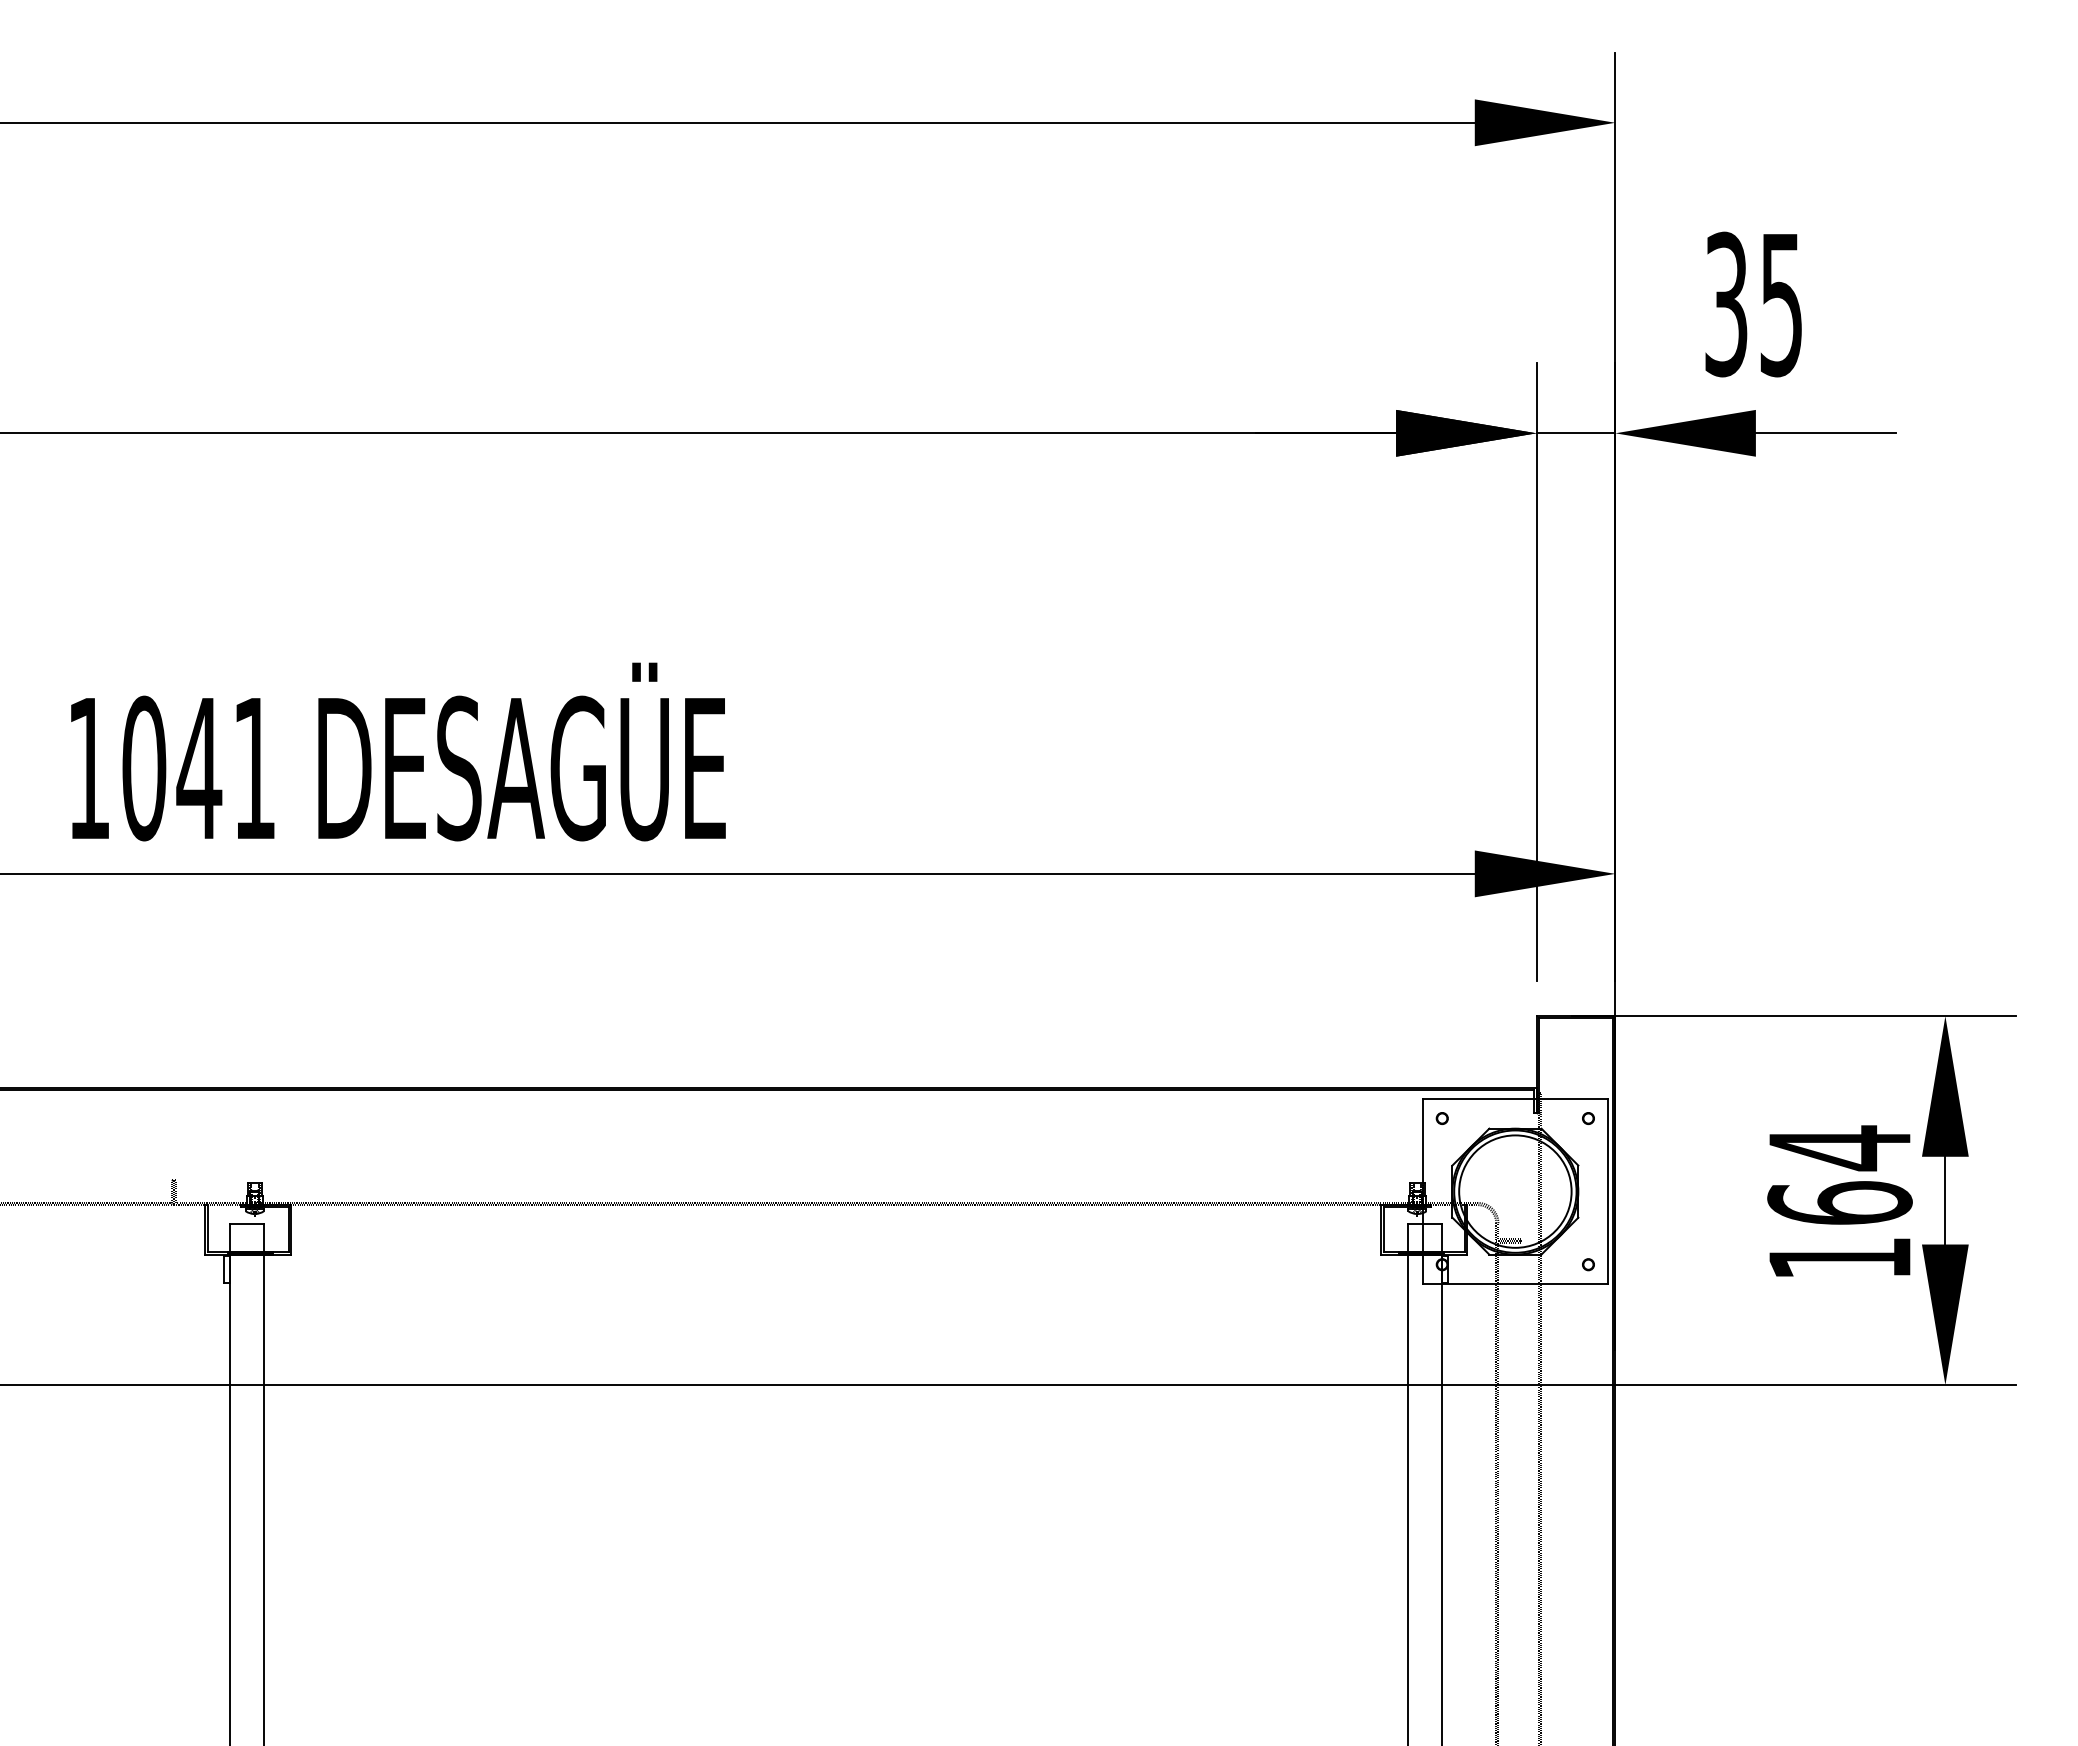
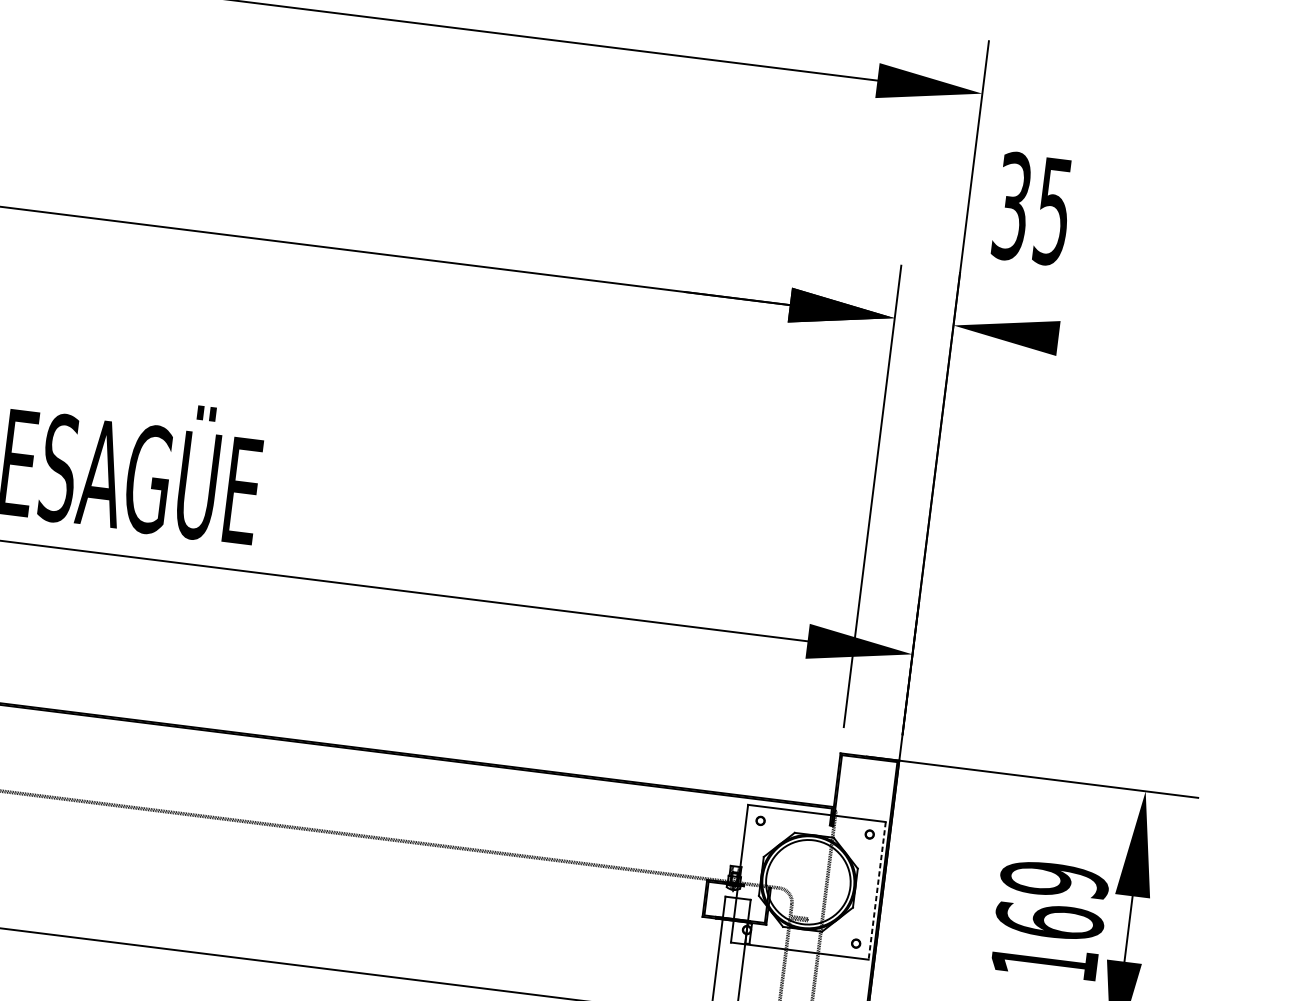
text: (1753, 304) -> (1032, 208), moved
line: (1575, 433) -> (923, 321), removed
line: (1825, 433) -> (1110, 345), removed
text: (1839, 1148) -> (1054, 880), 164 -> 169
line: (1607, 1192) -> (877, 891), solid -> dashed

